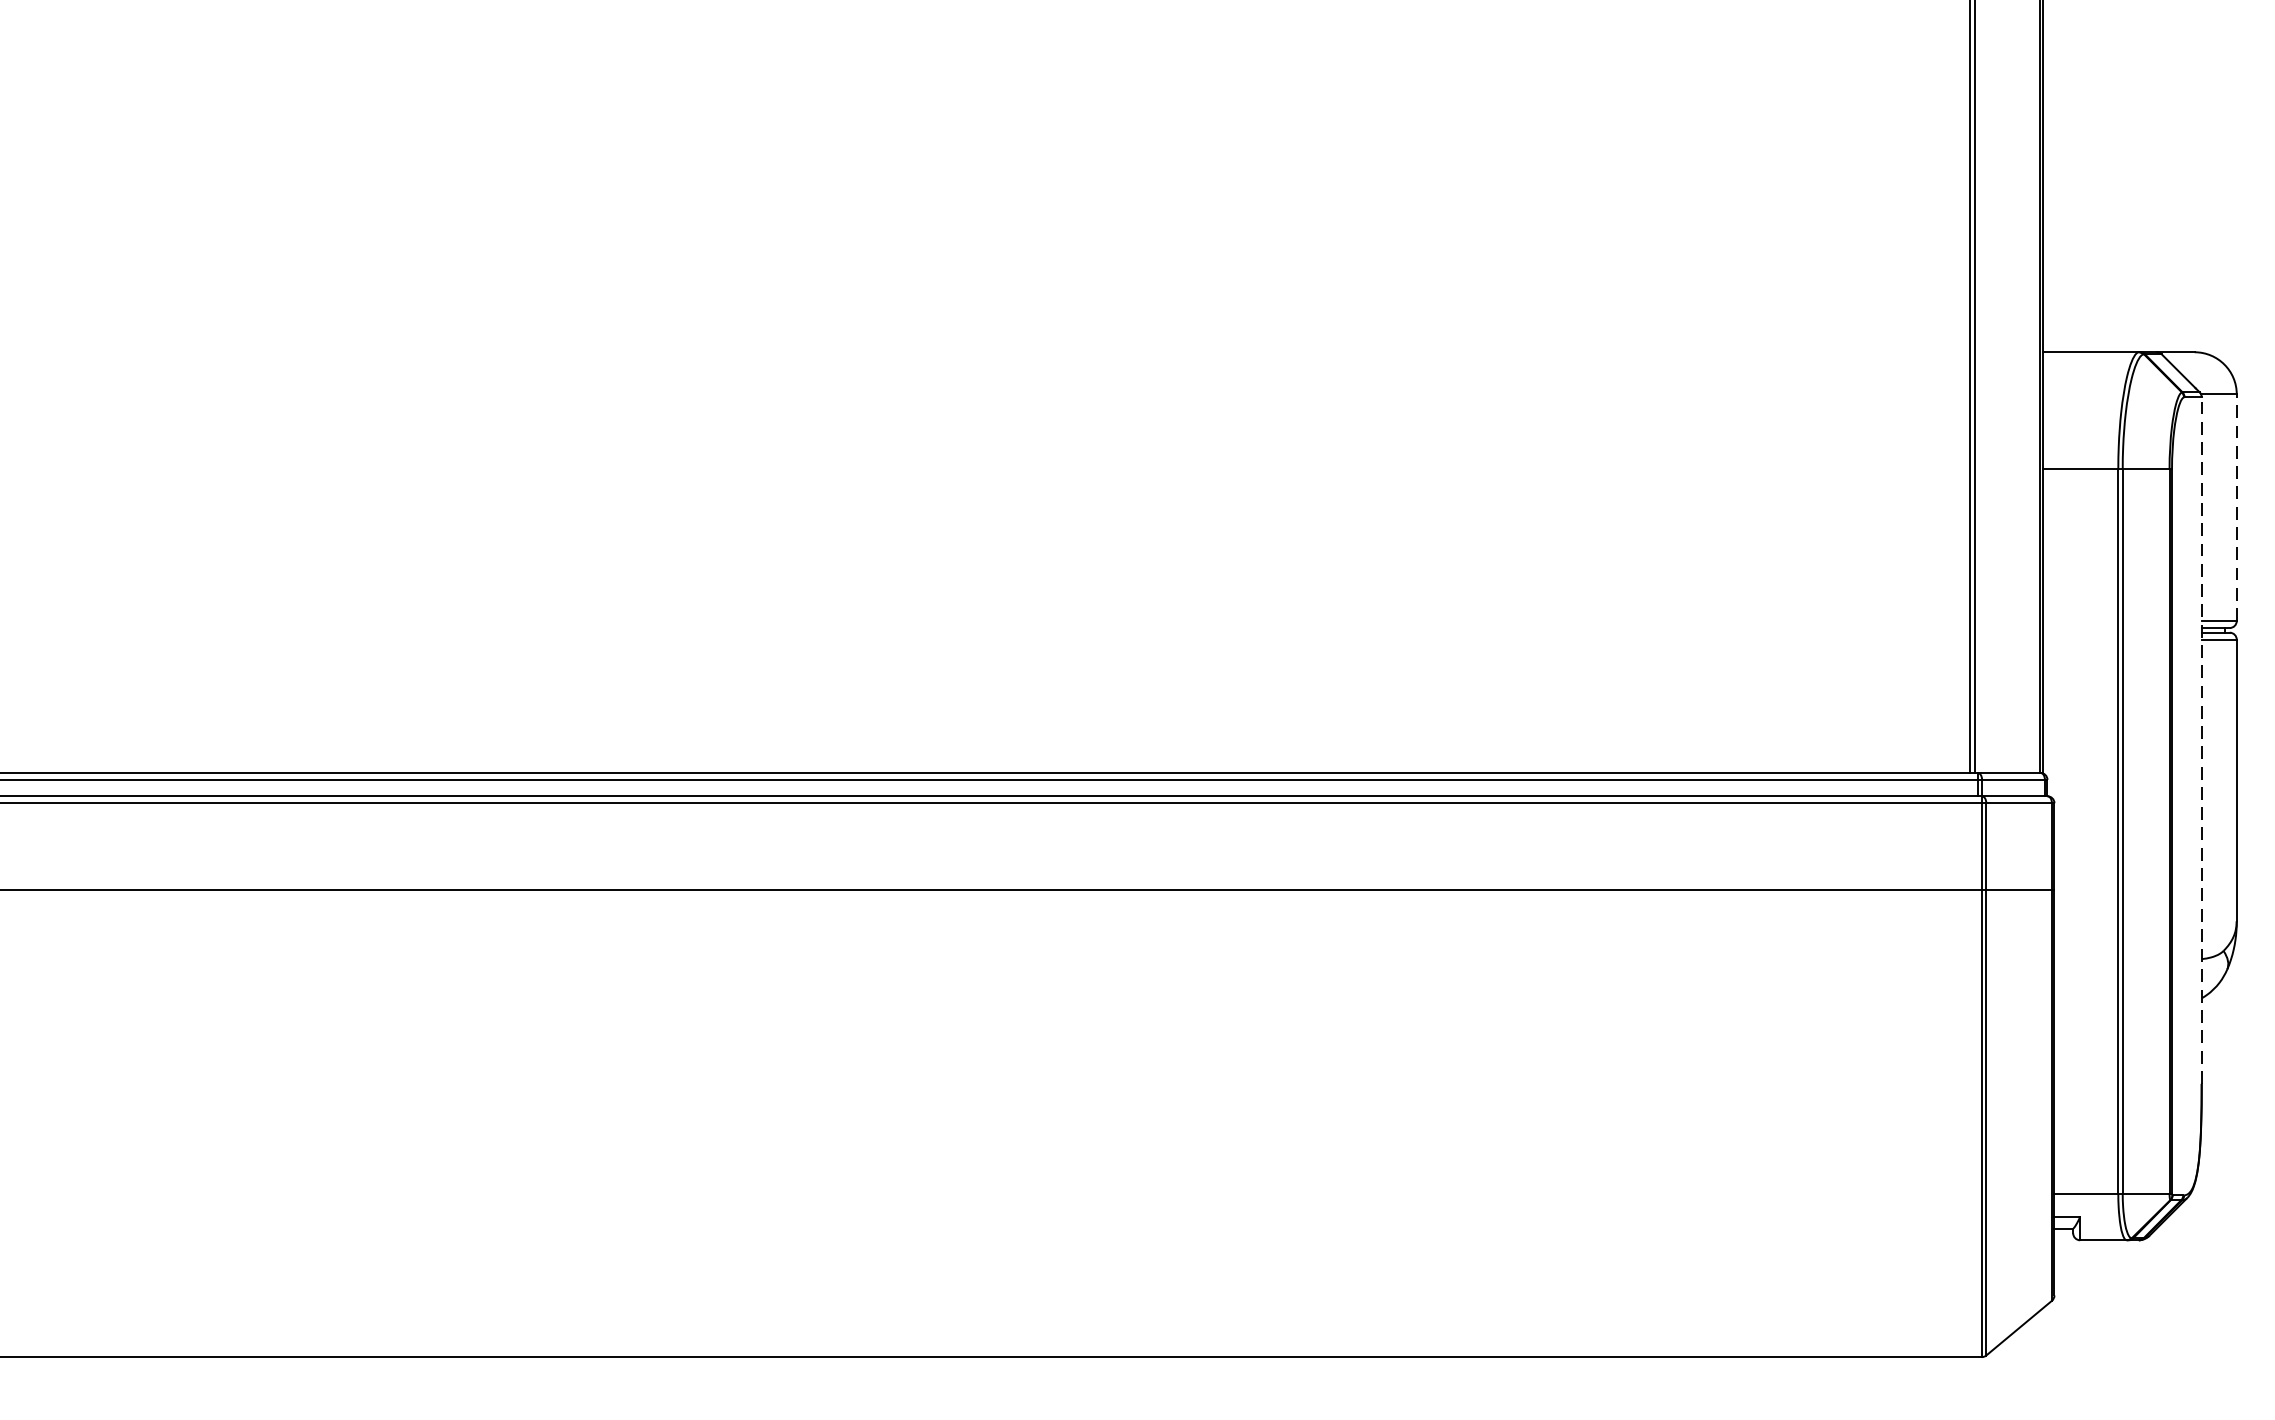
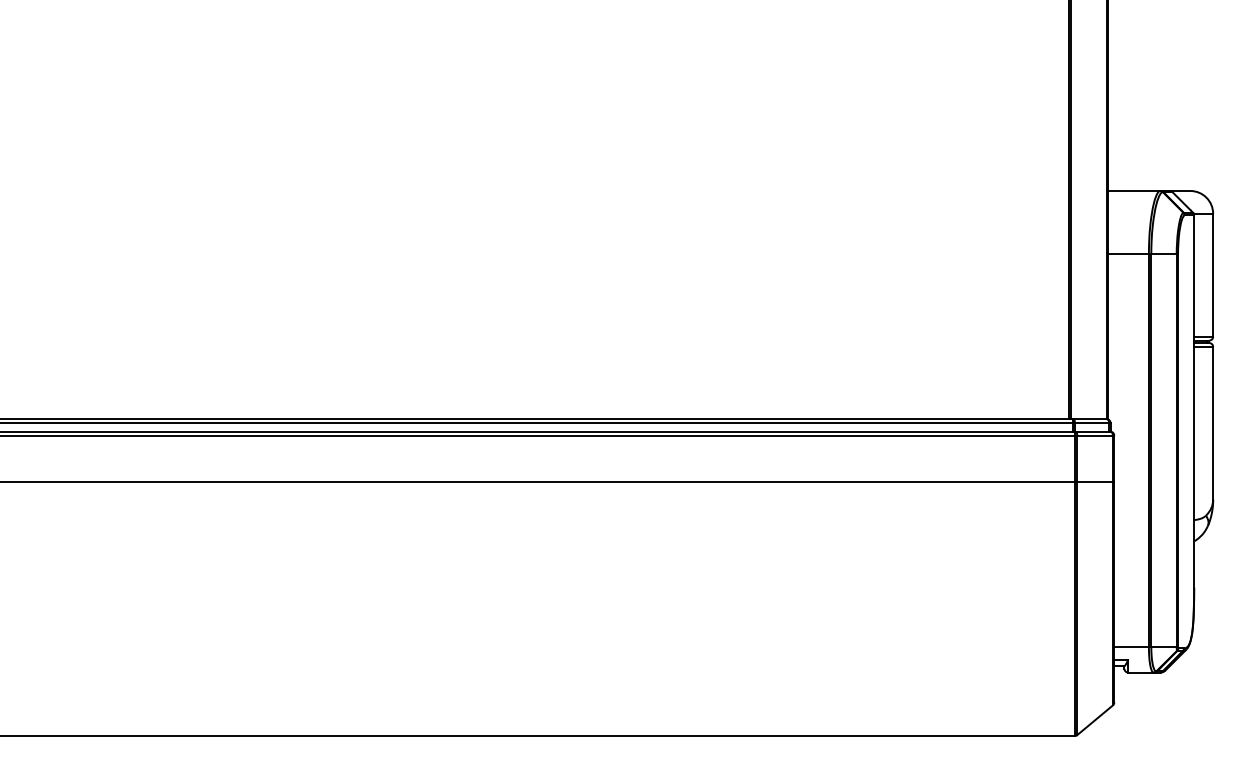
line: (2237, 506) -> (1213, 274), dashed -> solid
line: (2202, 740) -> (1194, 401), dashed -> solid

